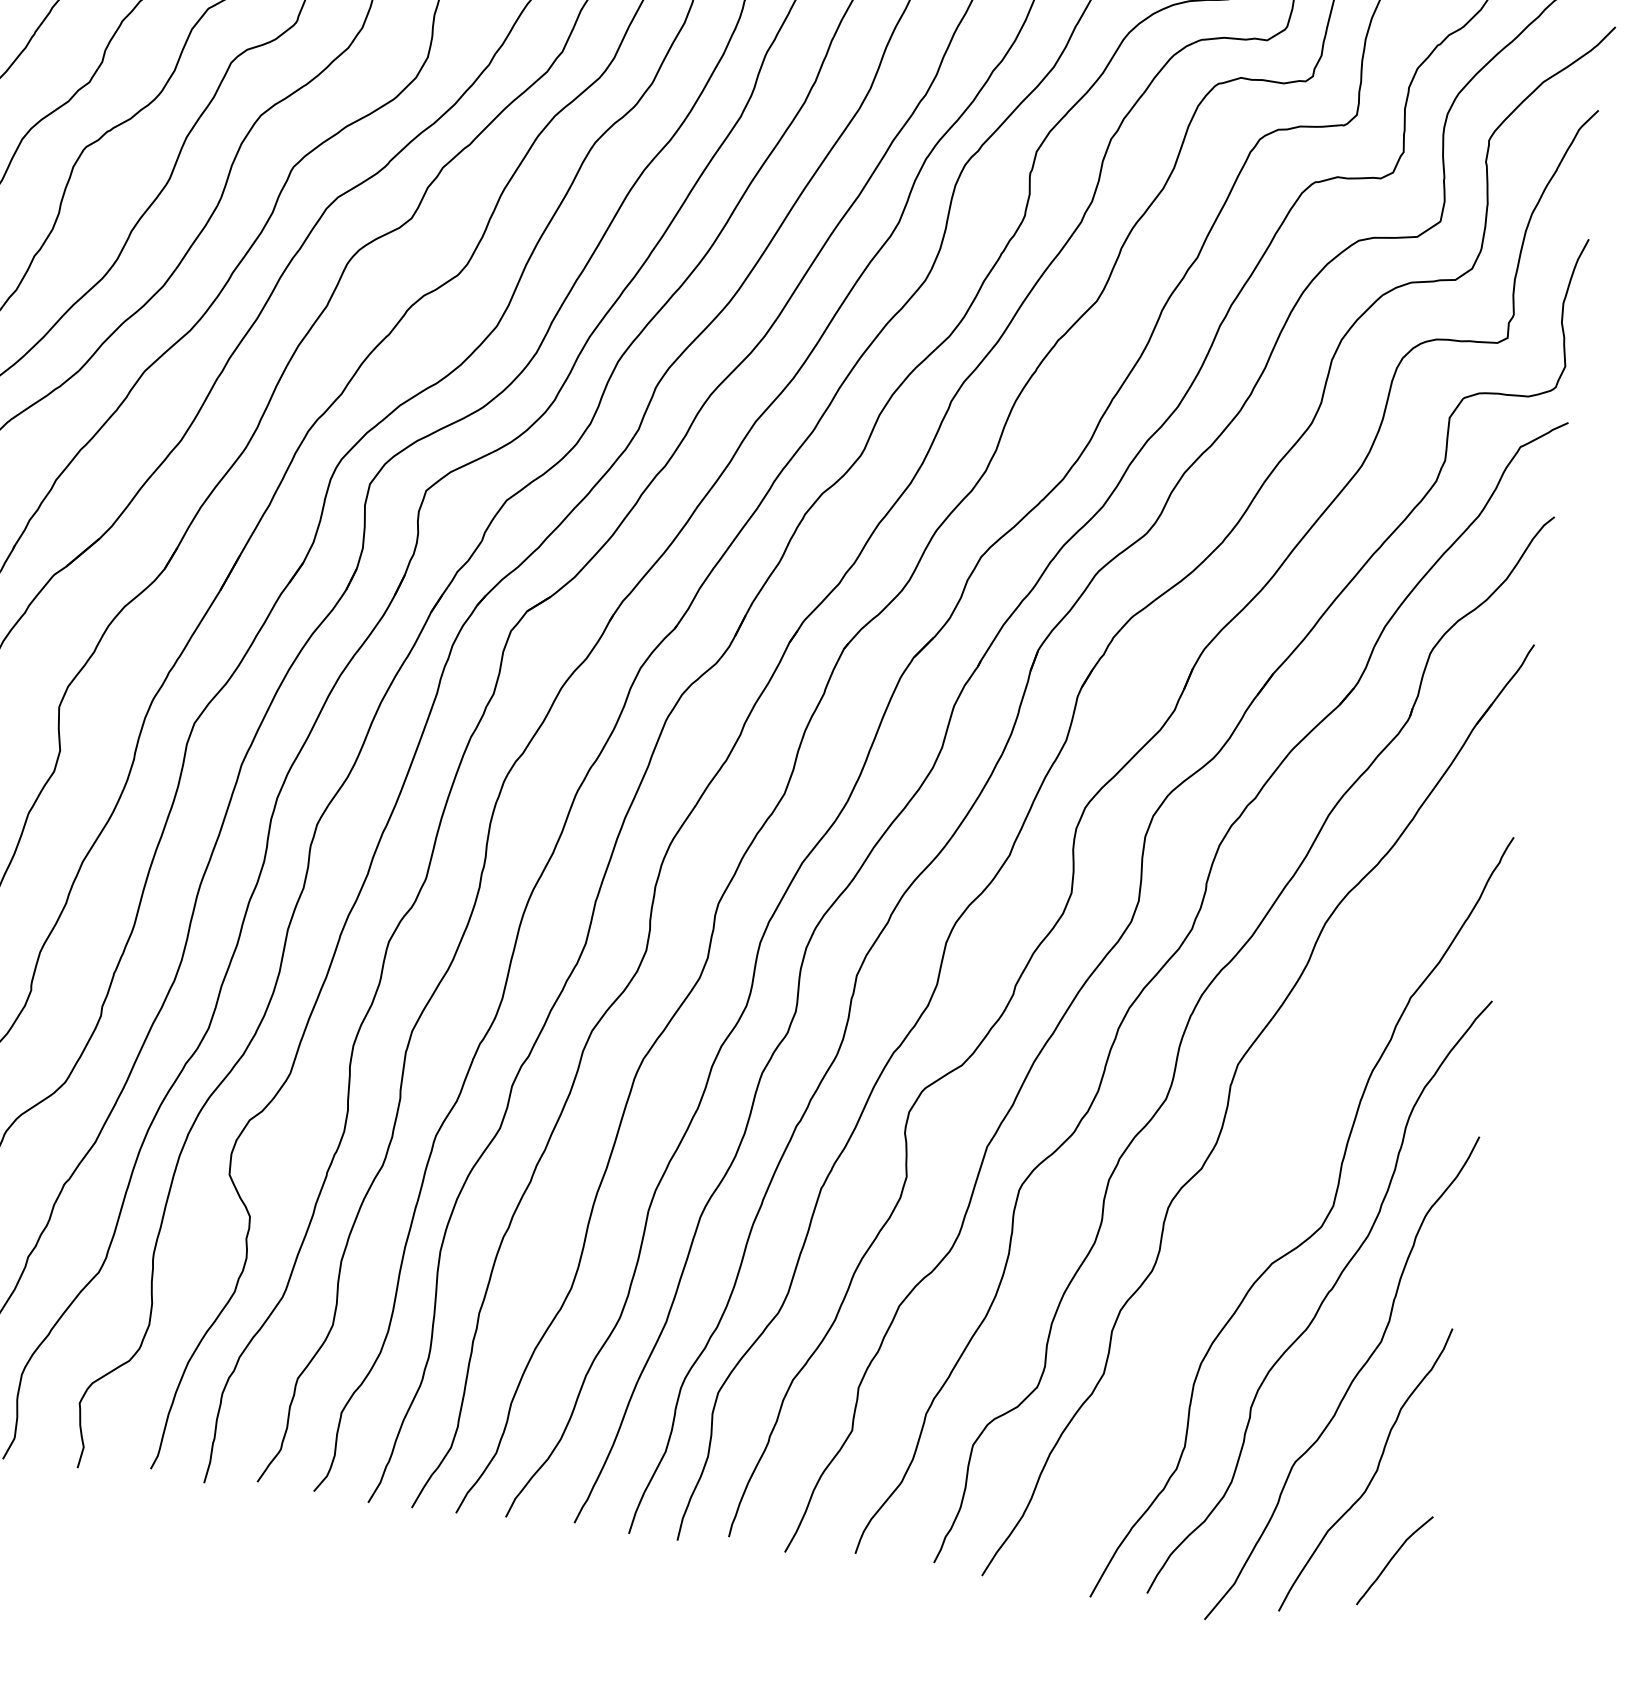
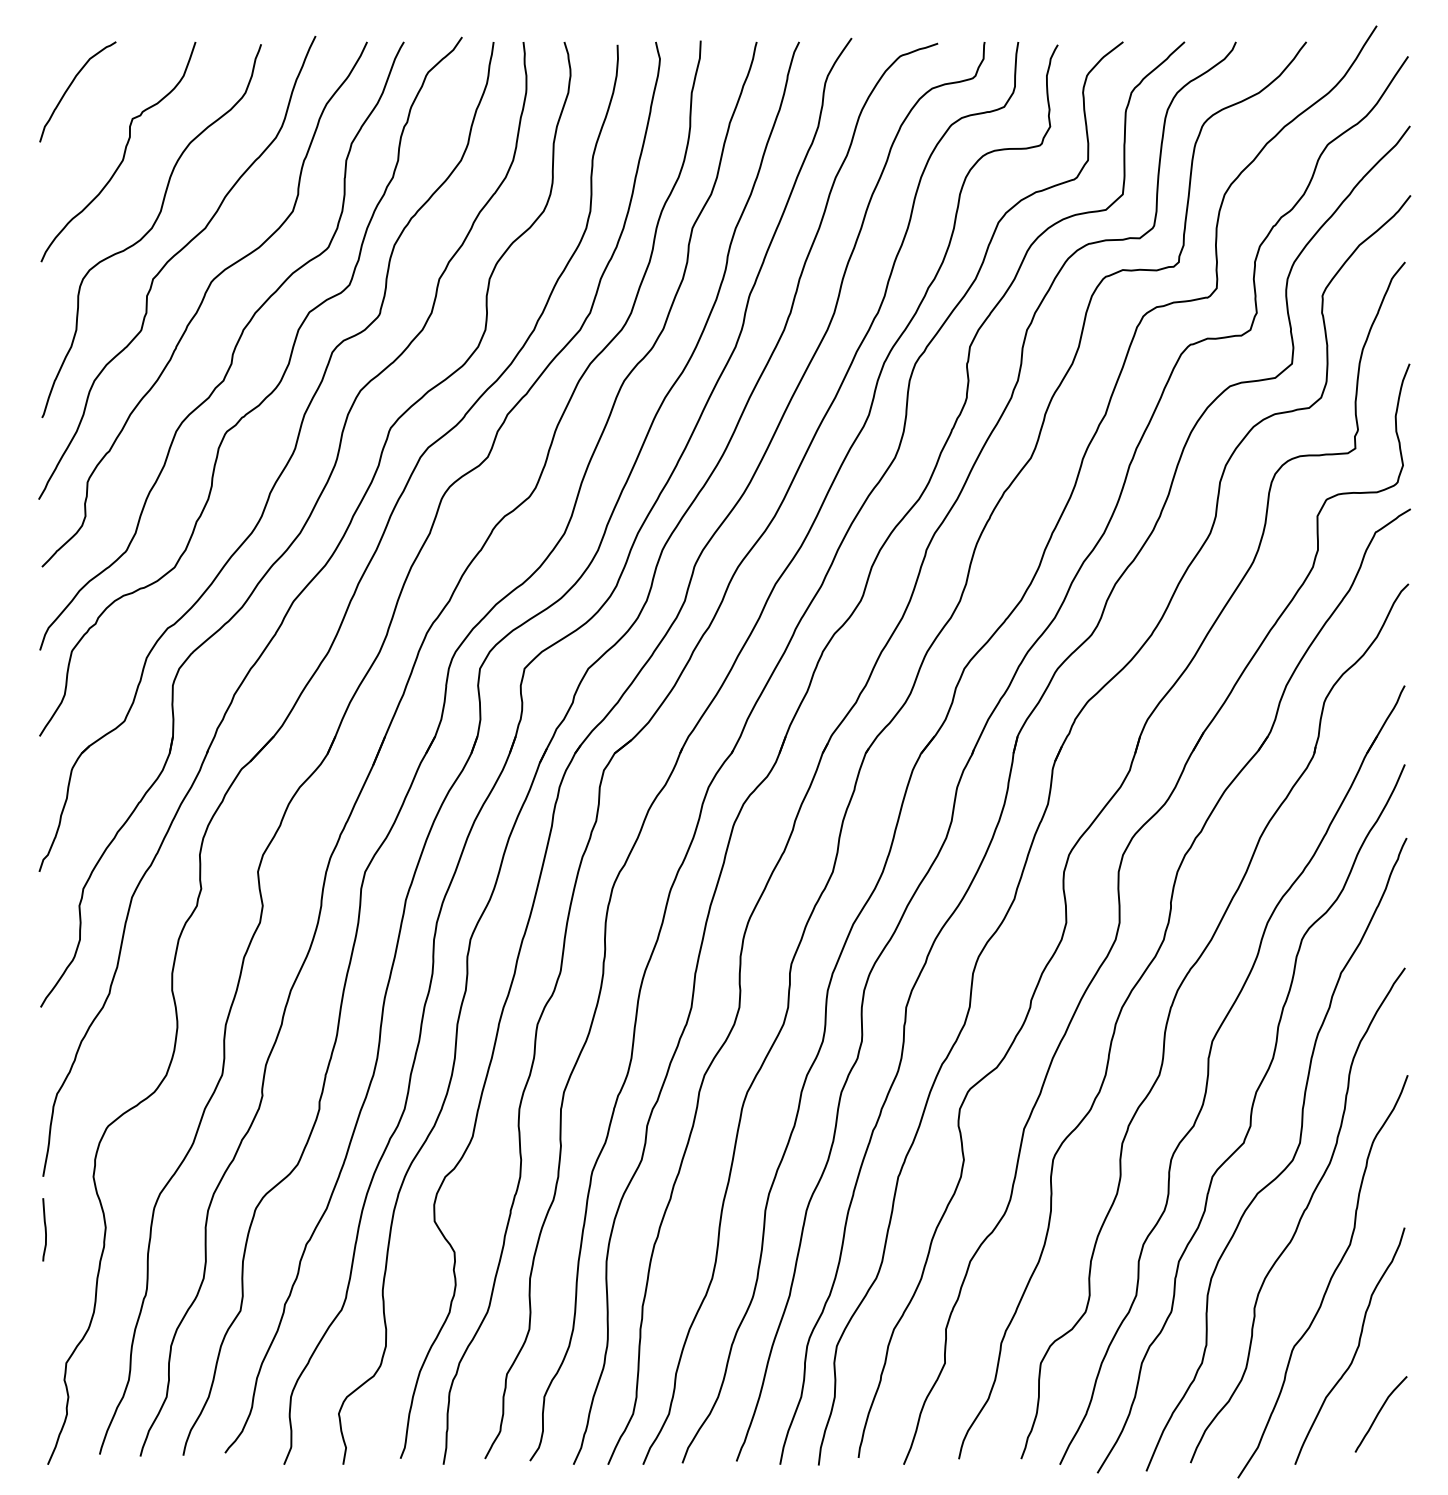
curve: (1274, 1167) -> (1250, 1118), added

